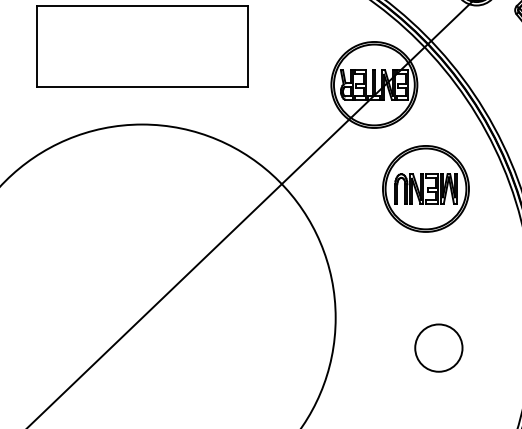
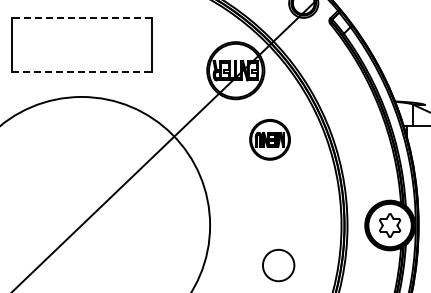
line: (142, 6) -> (81, 18), solid -> dashed
line: (142, 86) -> (81, 71), solid -> dashed
part: (425, 188) -> (269, 139), size x0.7
circle: (438, 348) -> (278, 265), moved

